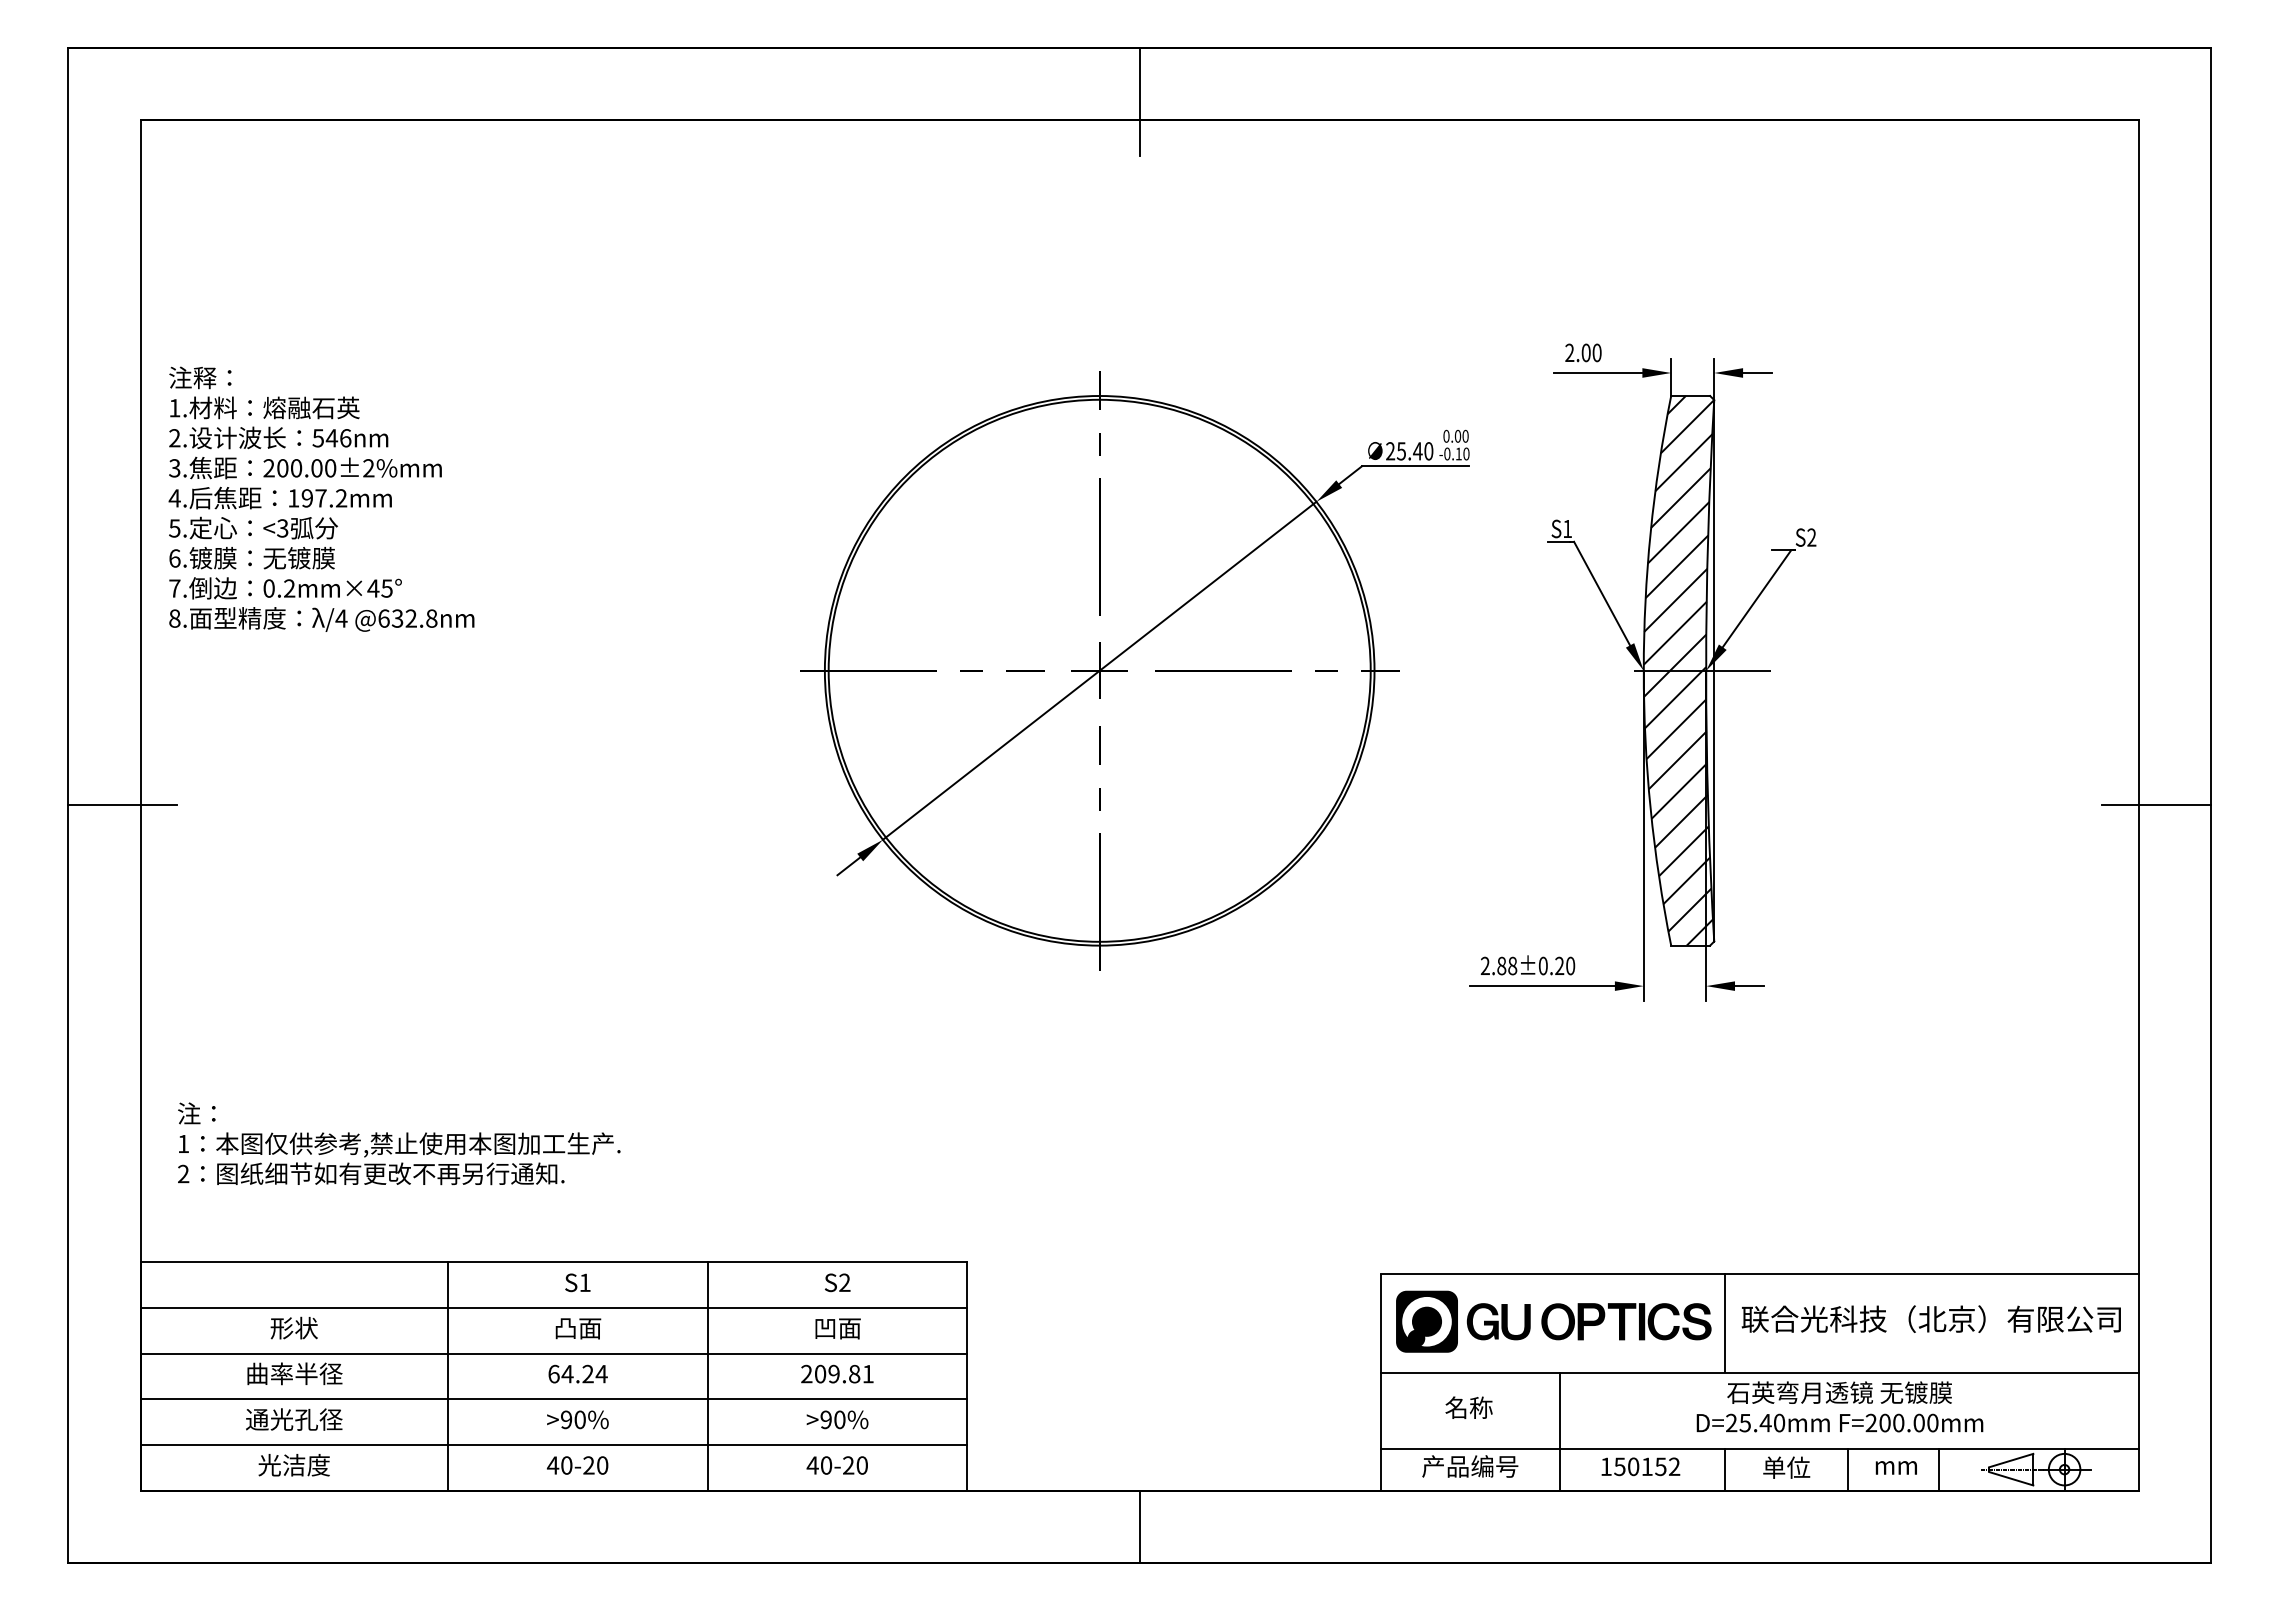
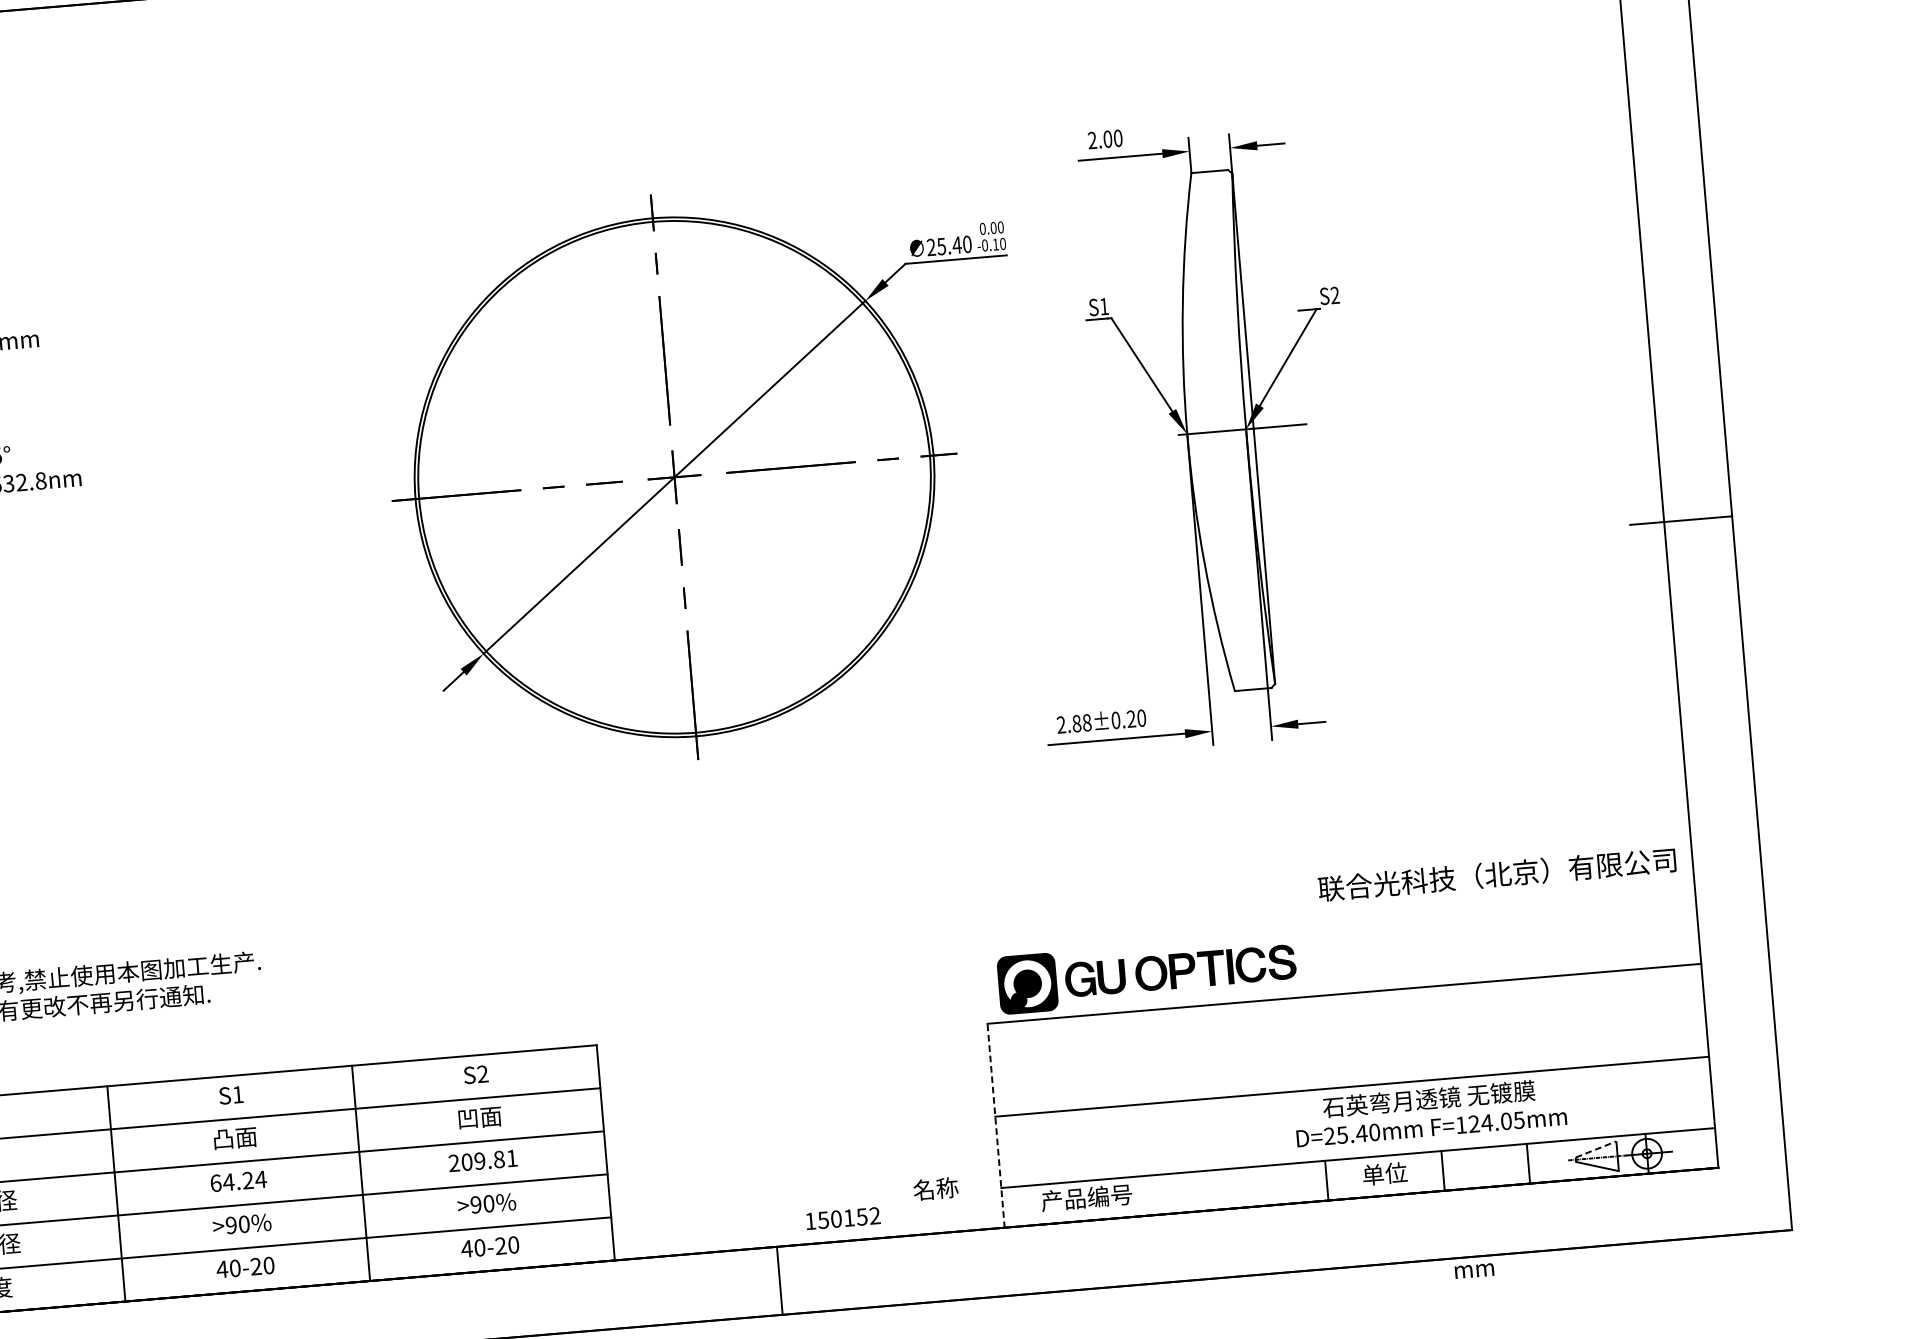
hatch: (1678, 670) -> (1219, 431), removed
text: (1930, 1318) -> (1496, 873), moved
part: (1553, 1321) -> (1146, 973), moved
line: (1724, 1323) -> (1315, 1042), removed
line: (1381, 1382) -> (996, 1125), solid -> dashed
text: (1468, 1407) -> (935, 1188), moved
text: (1901, 1422) -> (1489, 1122), F=200.00mm -> F=124.05mm
line: (1559, 1431) -> (1168, 1157), removed
line: (2011, 1460) -> (1596, 1149), solid -> dashed
text: (1640, 1466) -> (842, 1218), moved
text: (1895, 1467) -> (1473, 1270), moved

